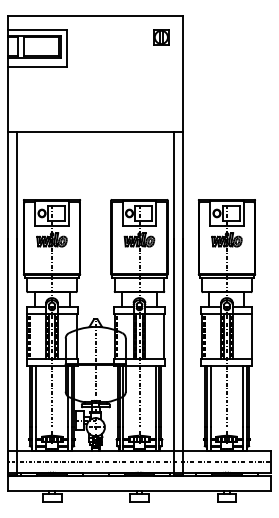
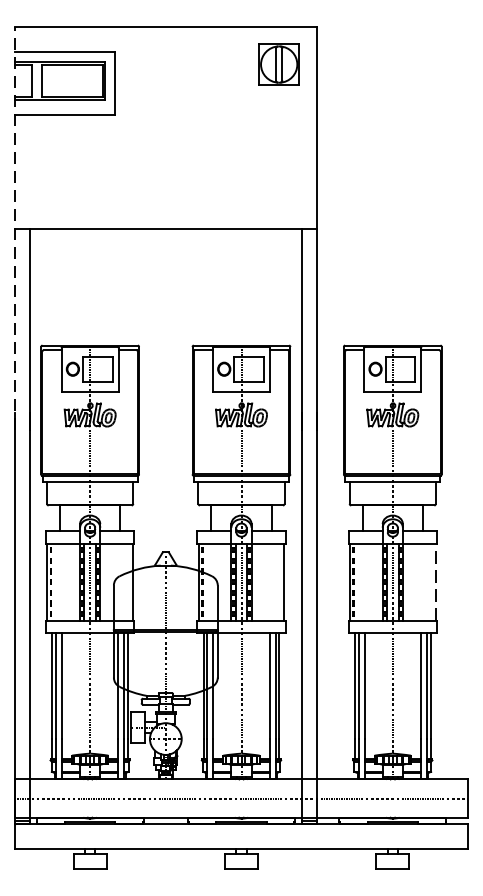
part: (161, 37) -> (279, 64), size x1.6
line: (8, 132) -> (14, 229), solid -> dashed
line: (251, 336) -> (435, 582), solid -> dashed

